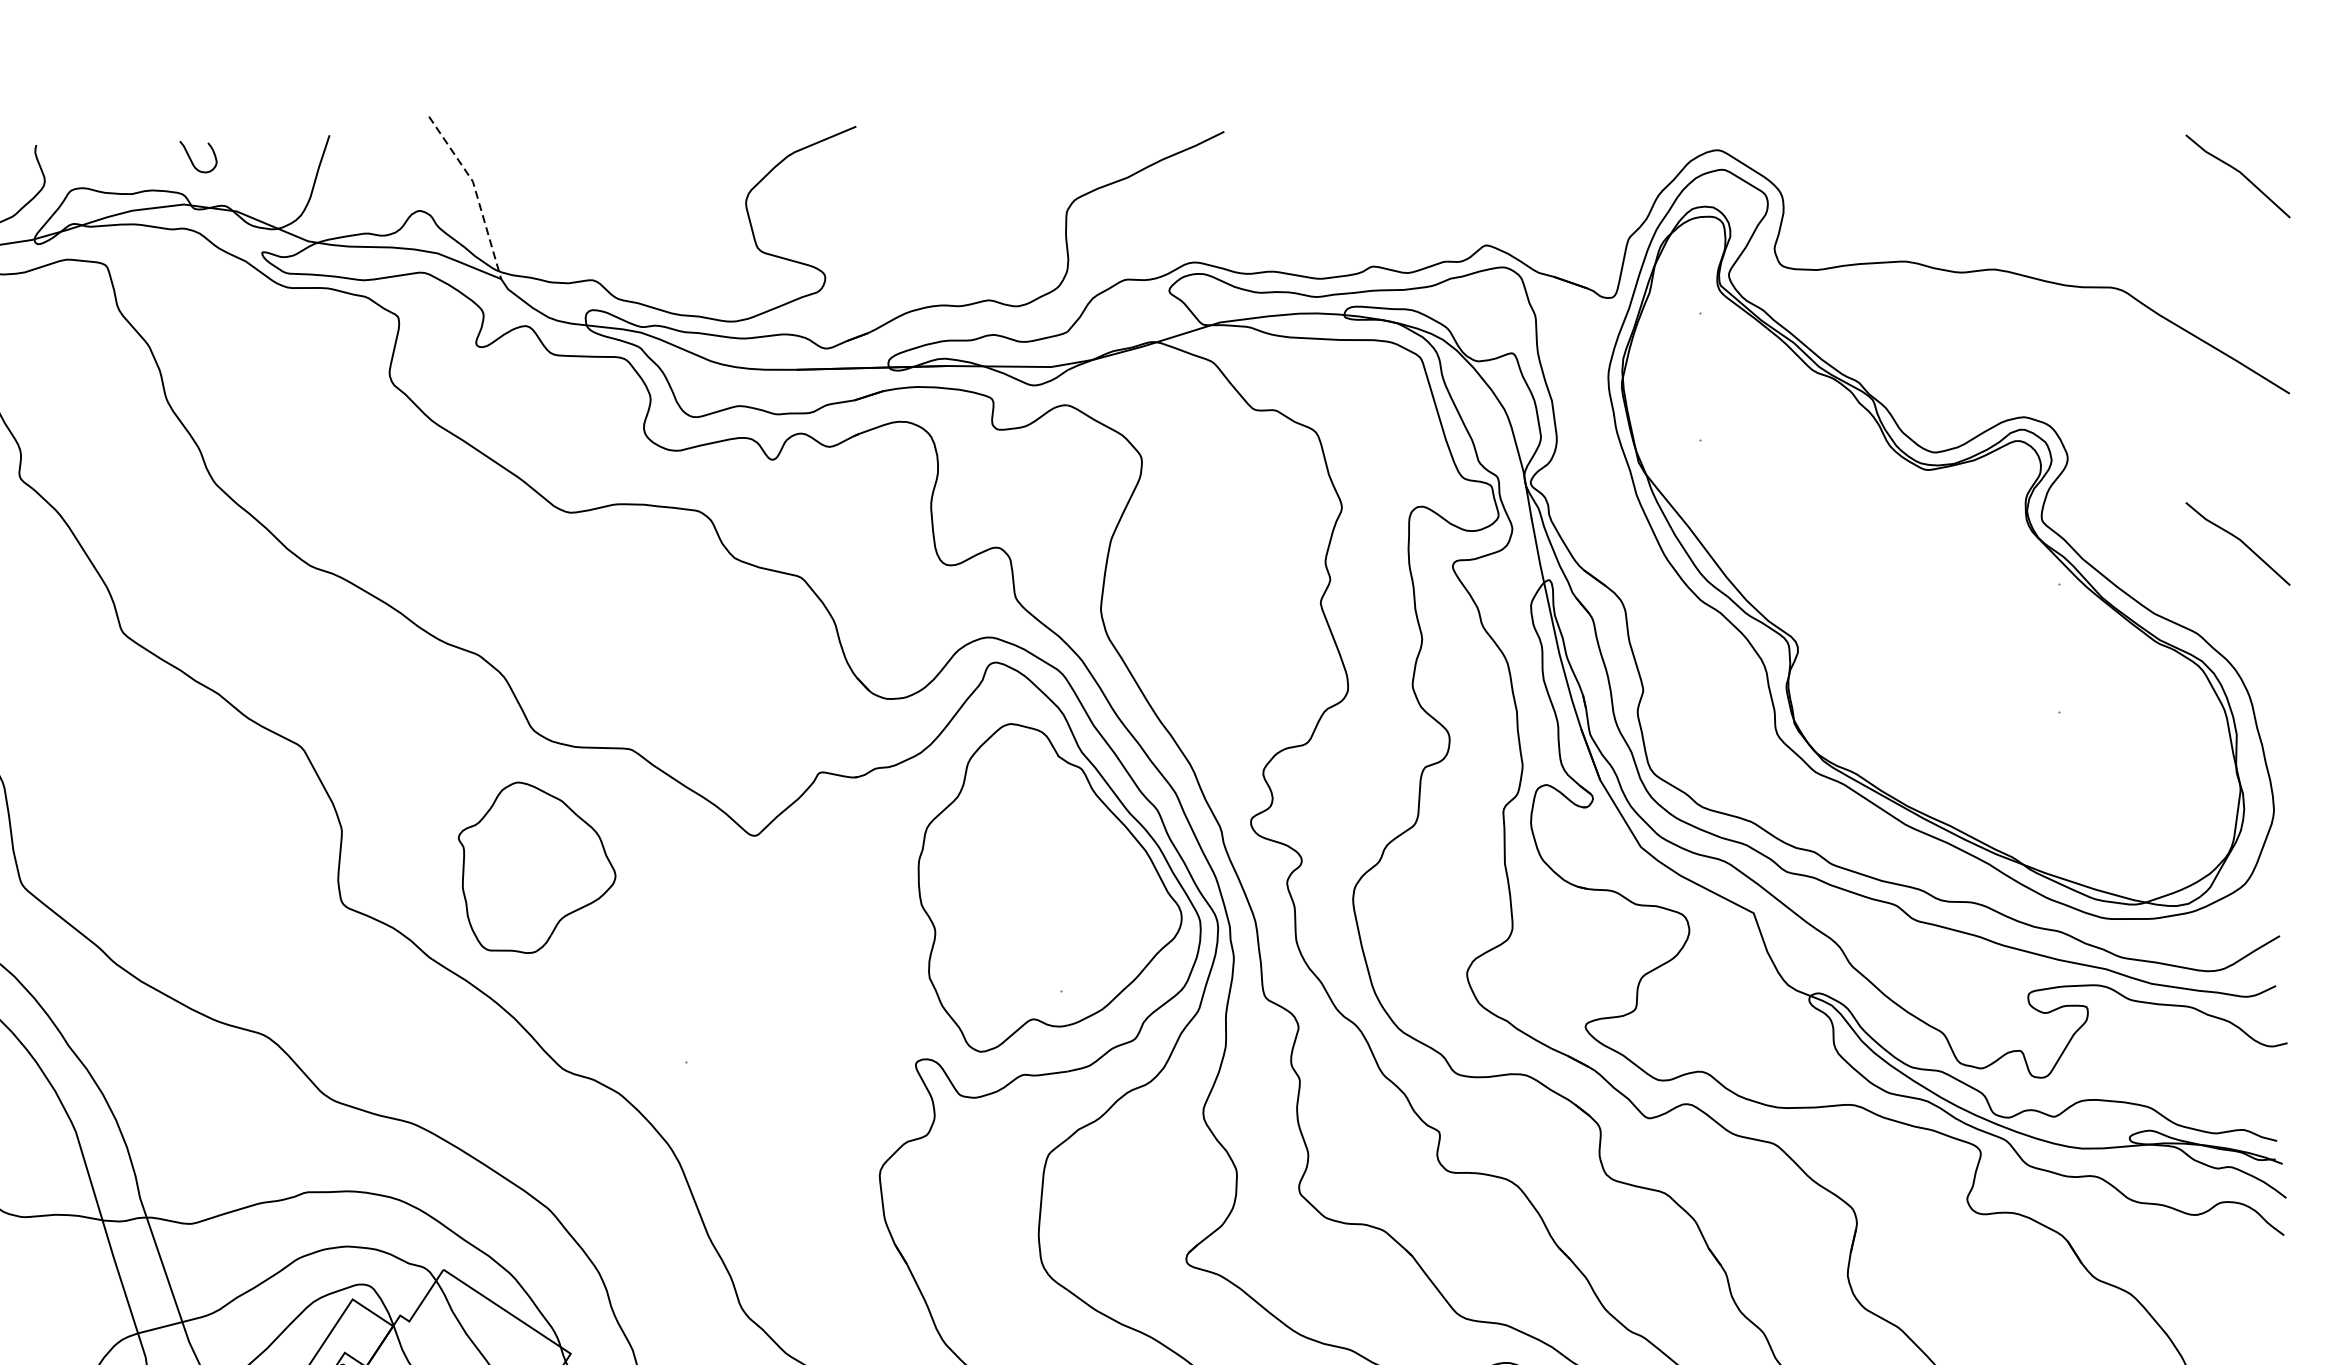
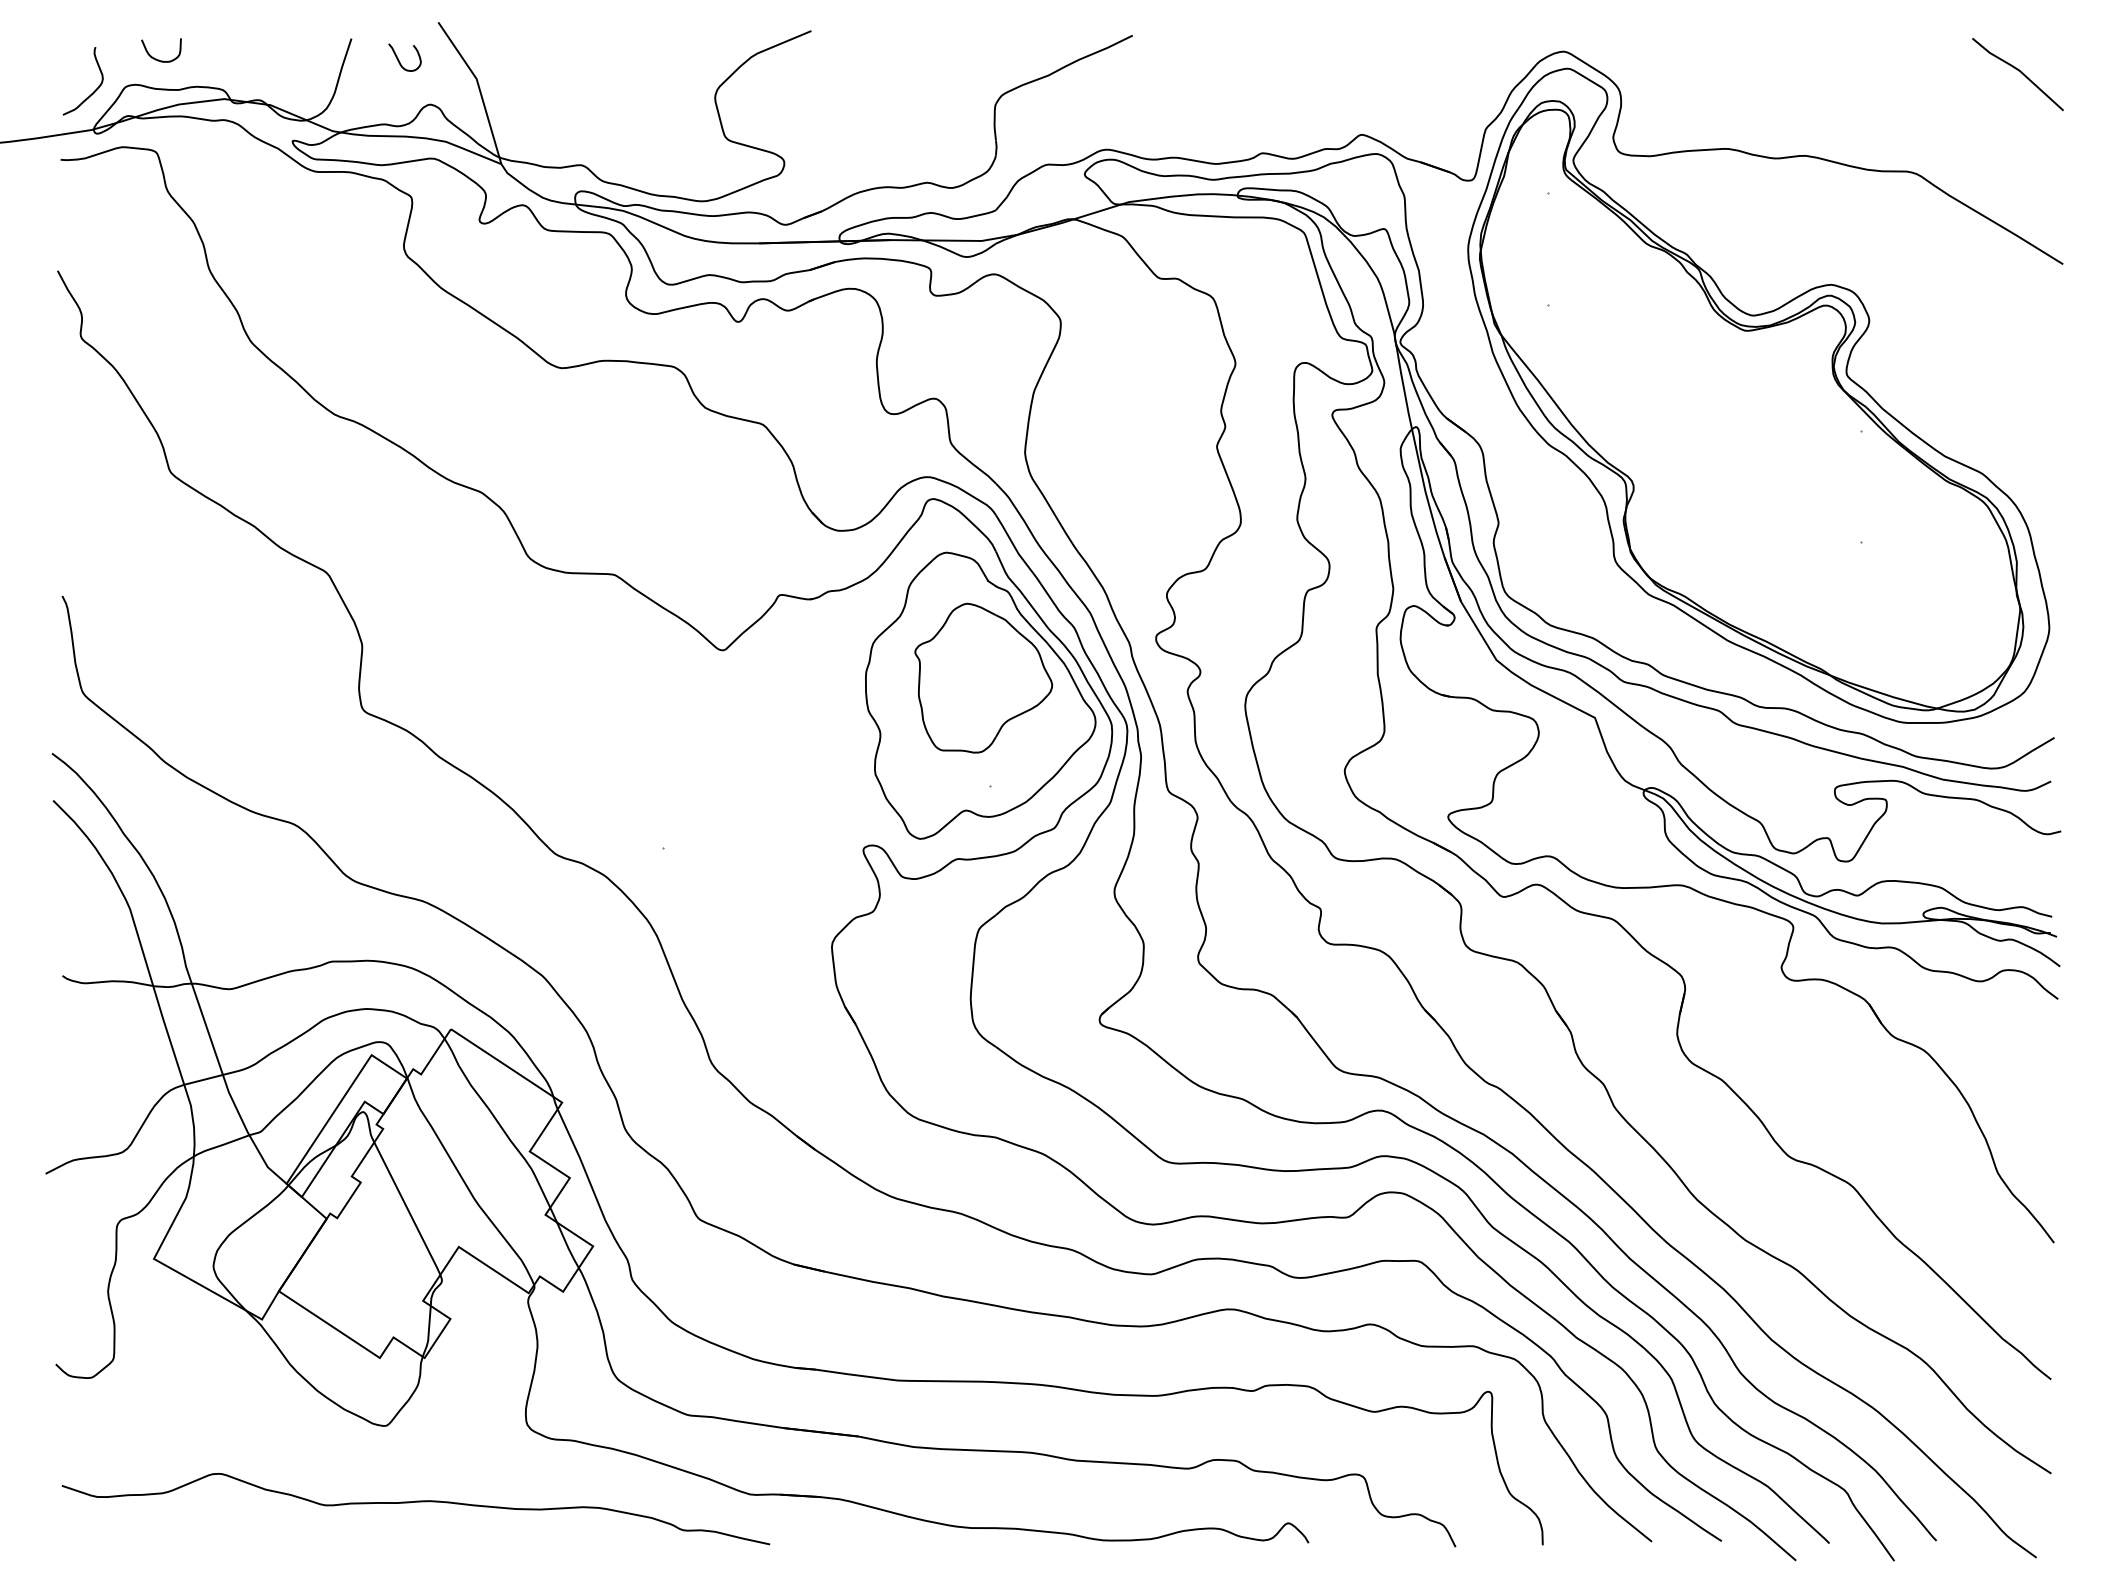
curve: (109, 159) -> (159, 59), added
curve: (192, 160) -> (399, 60), moved
line: (476, 192) -> (479, 88), dashed -> solid
line: (2238, 540) -> (2018, 392), removed
part: (536, 866) -> (983, 677), moved

